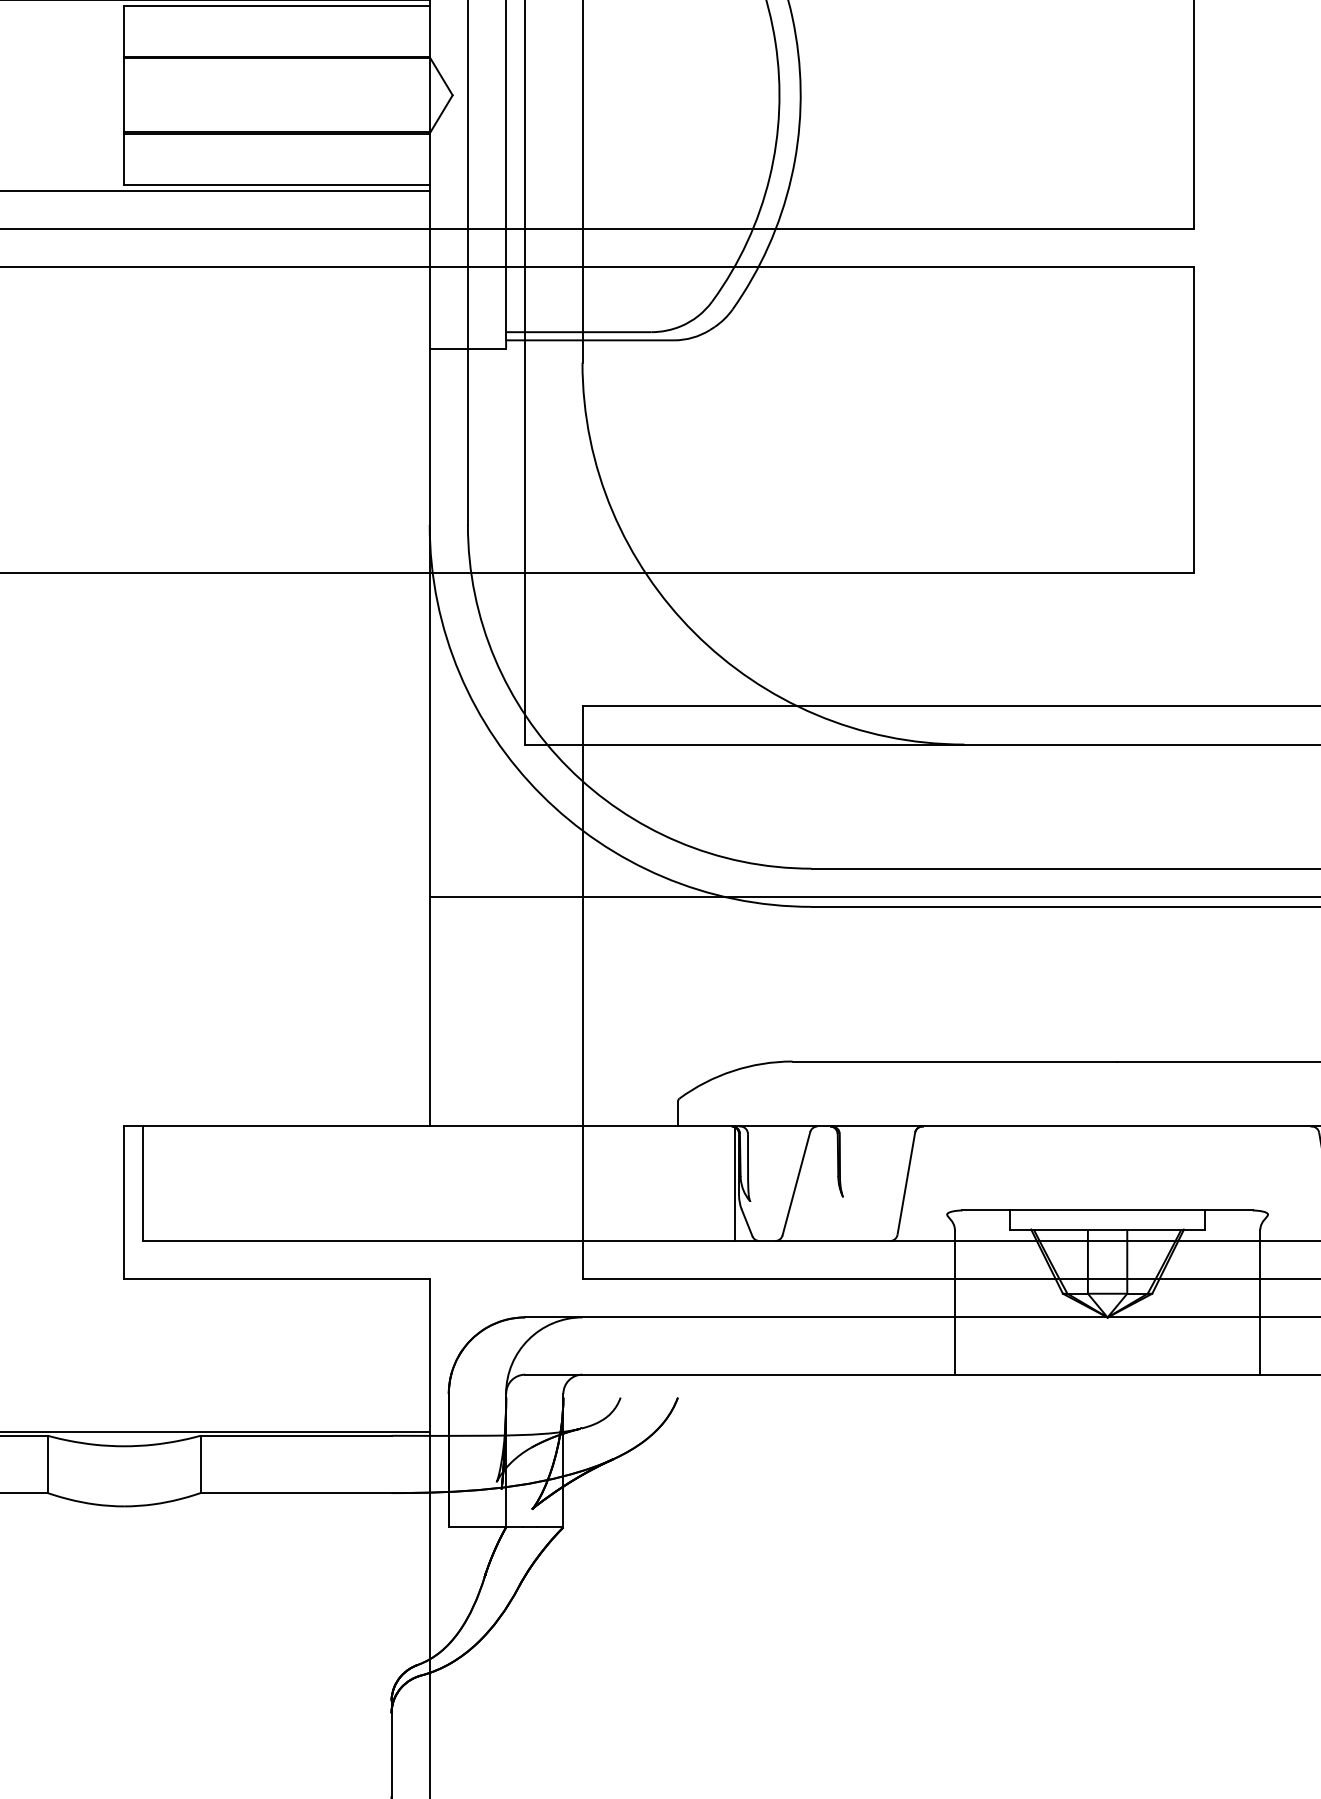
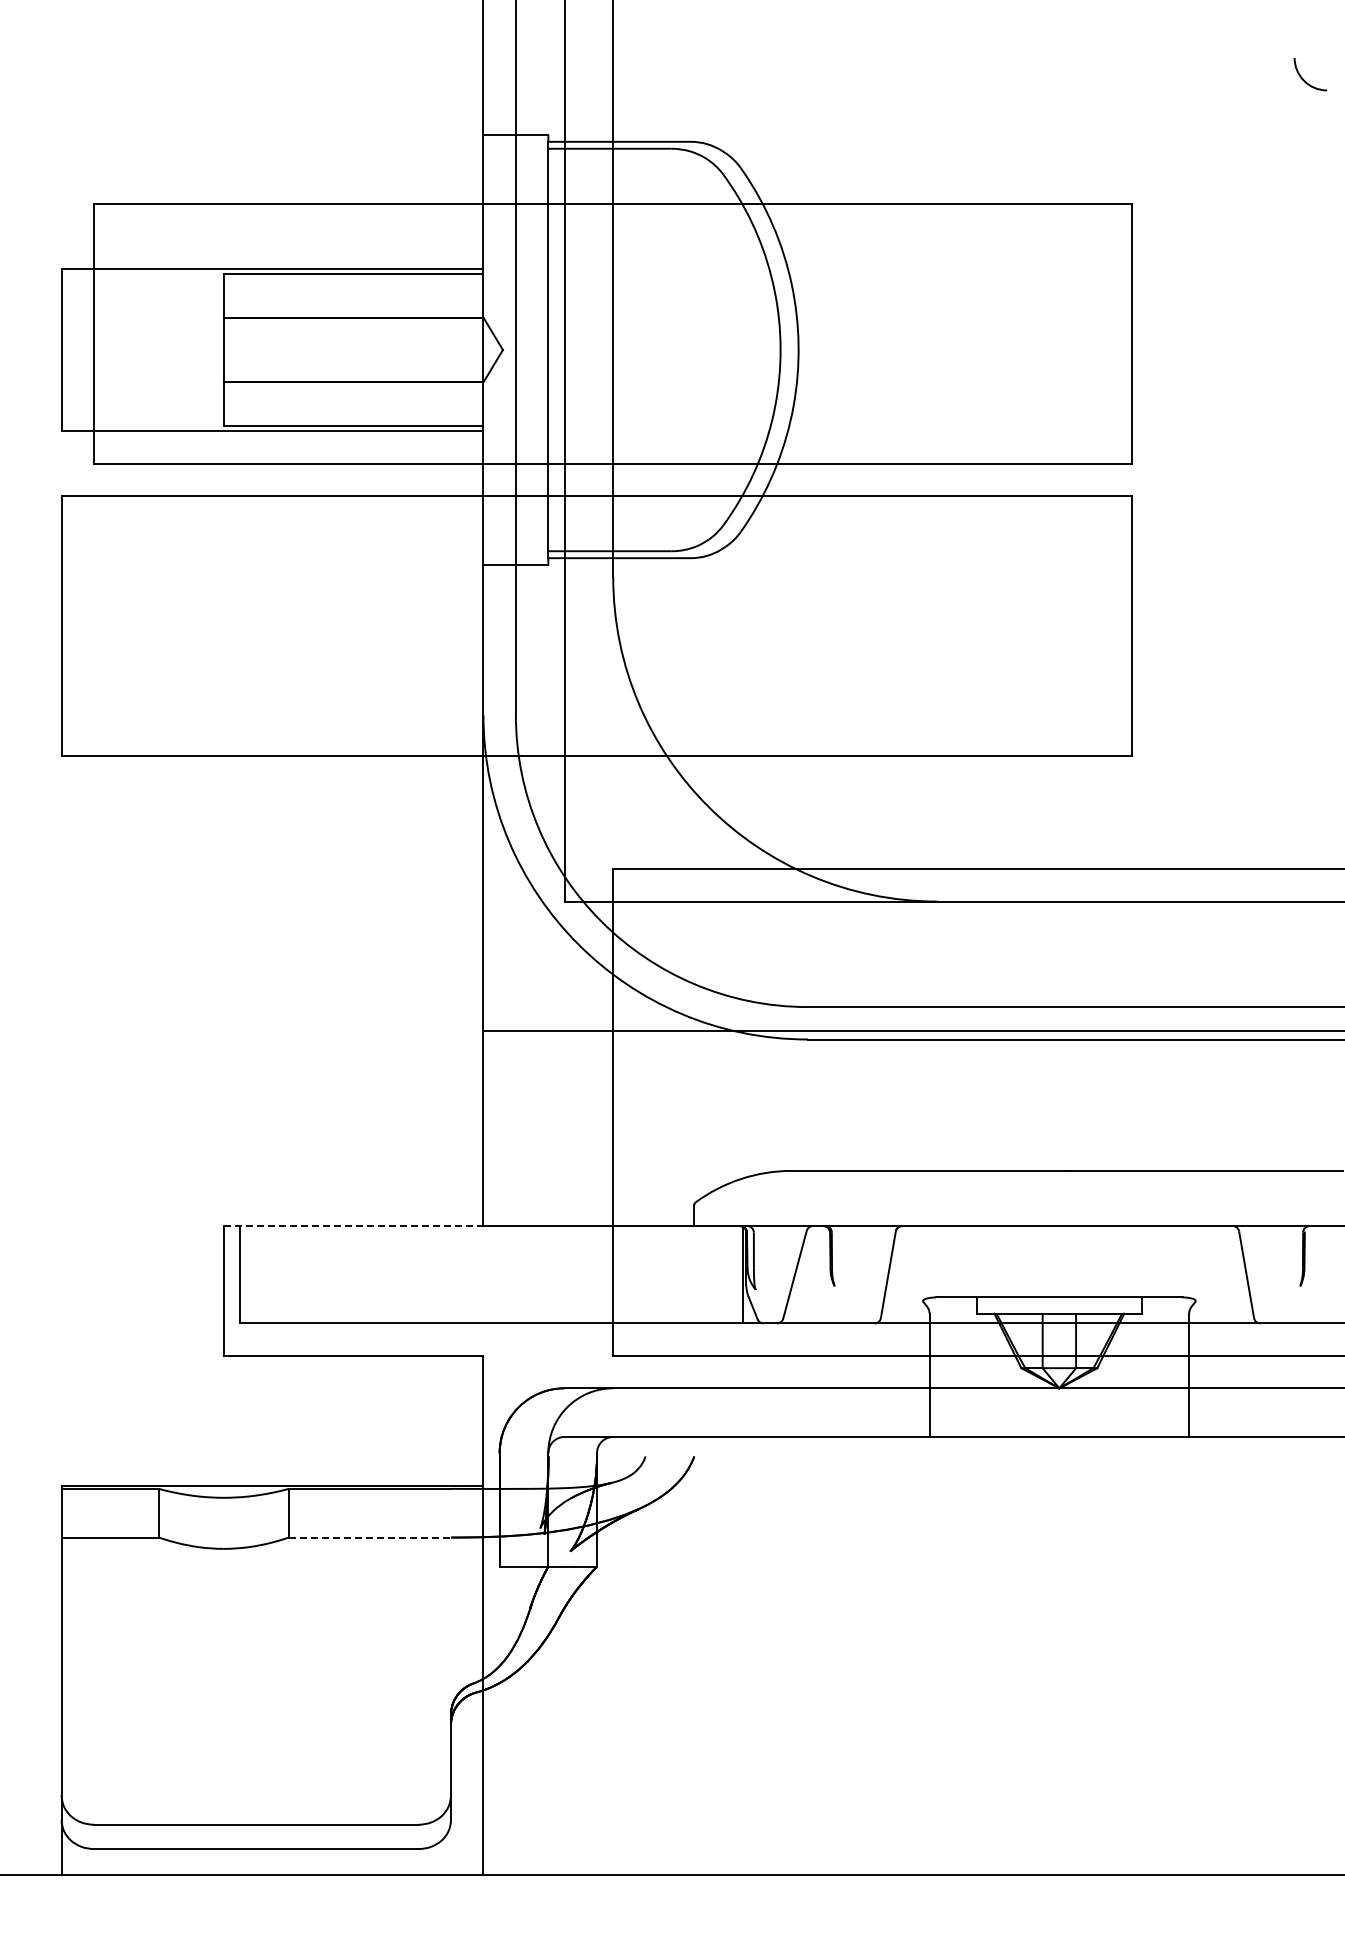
line: (276, 1126) -> (353, 1226), solid -> dashed
line: (296, 1493) -> (370, 1537), solid -> dashed

